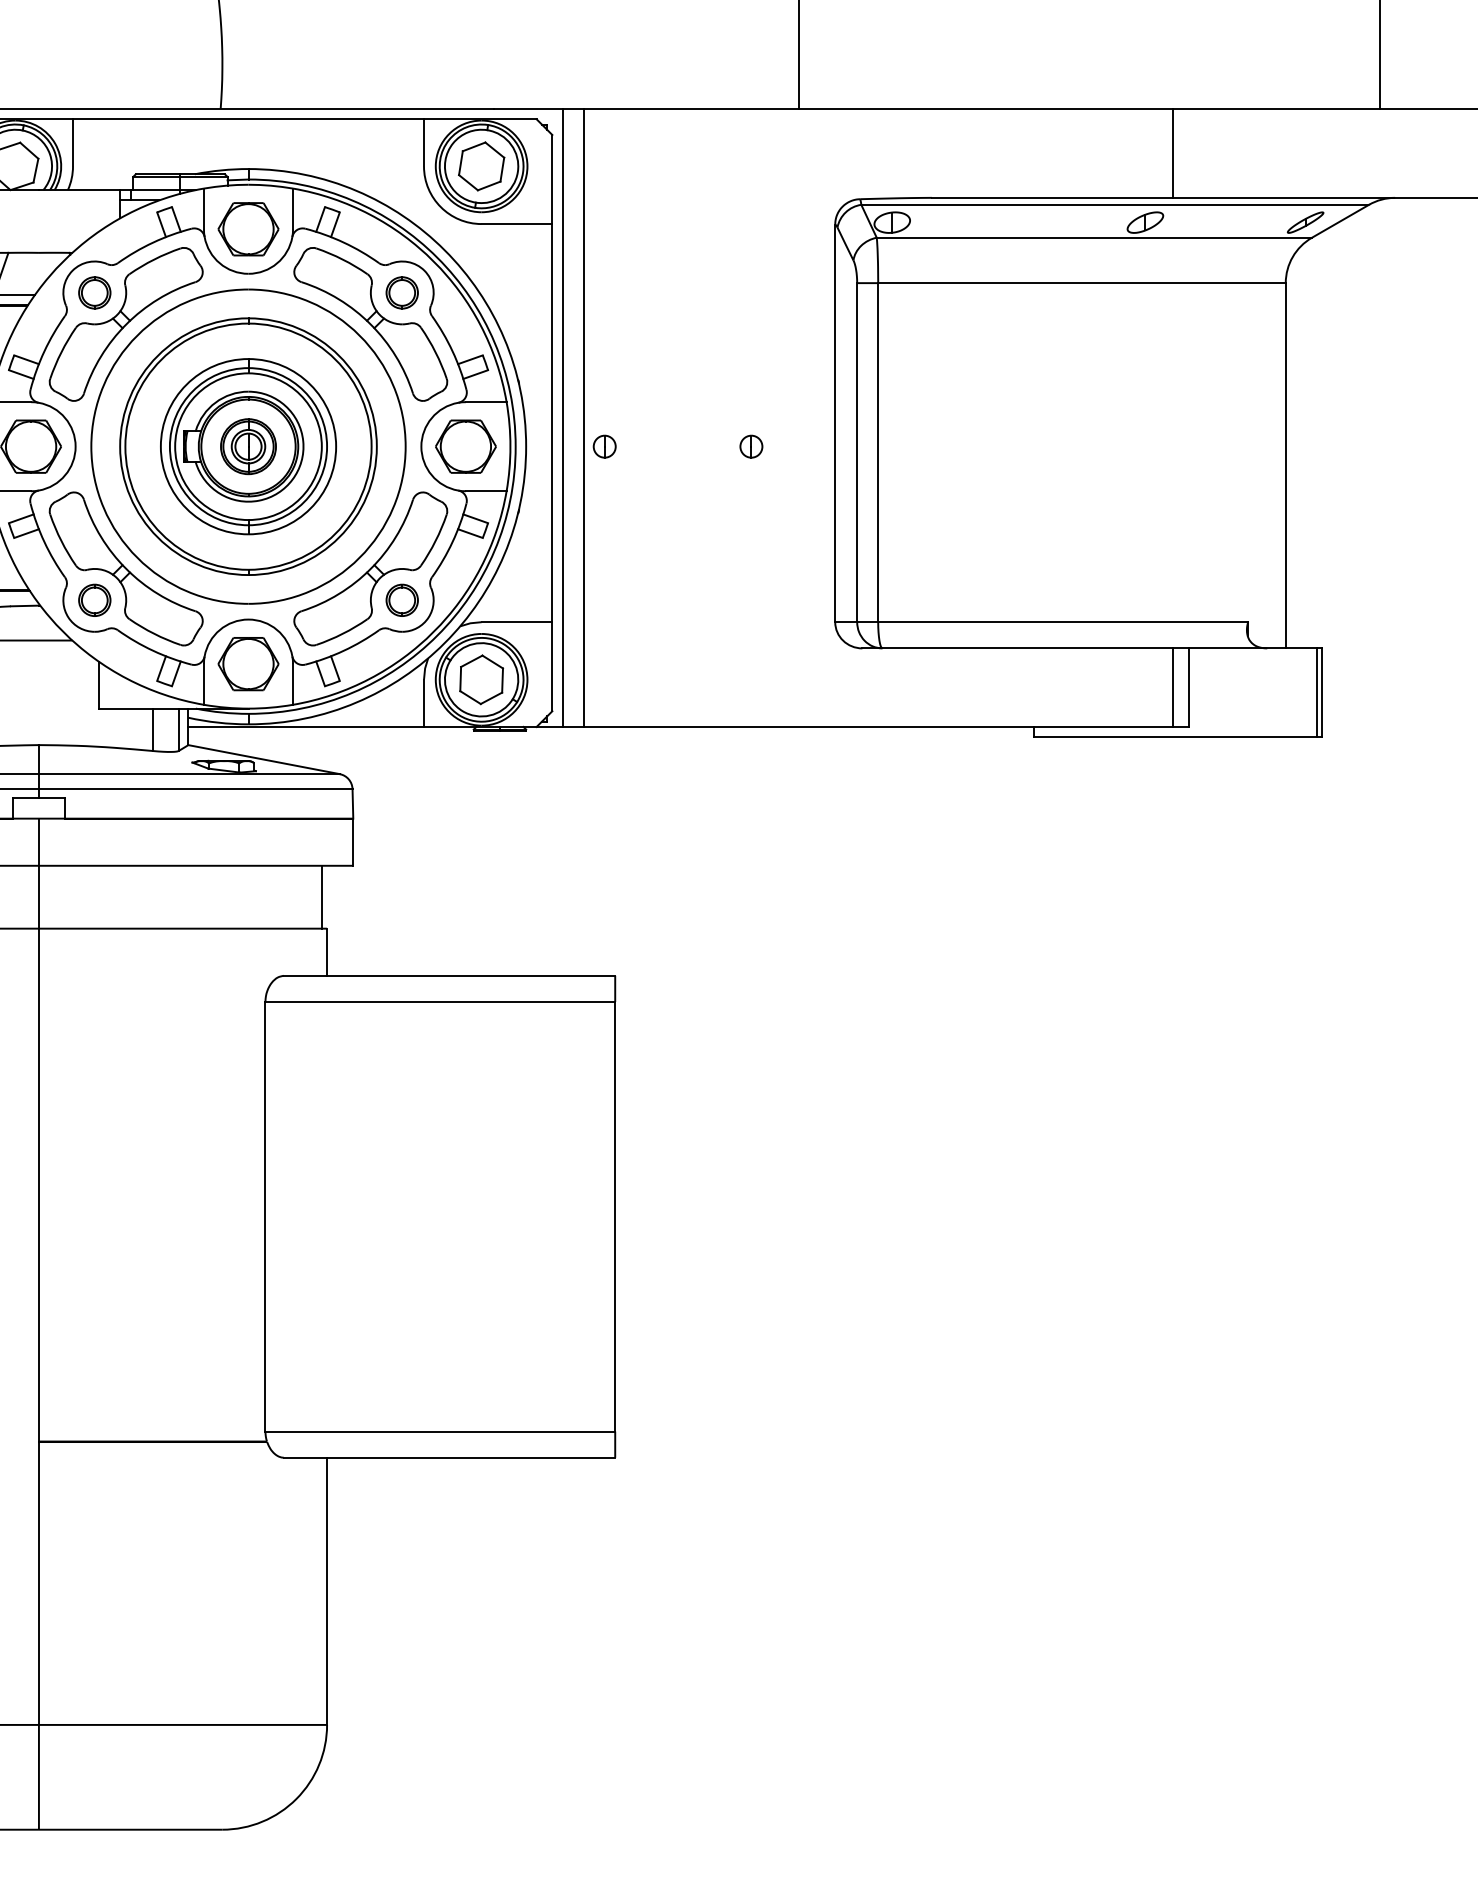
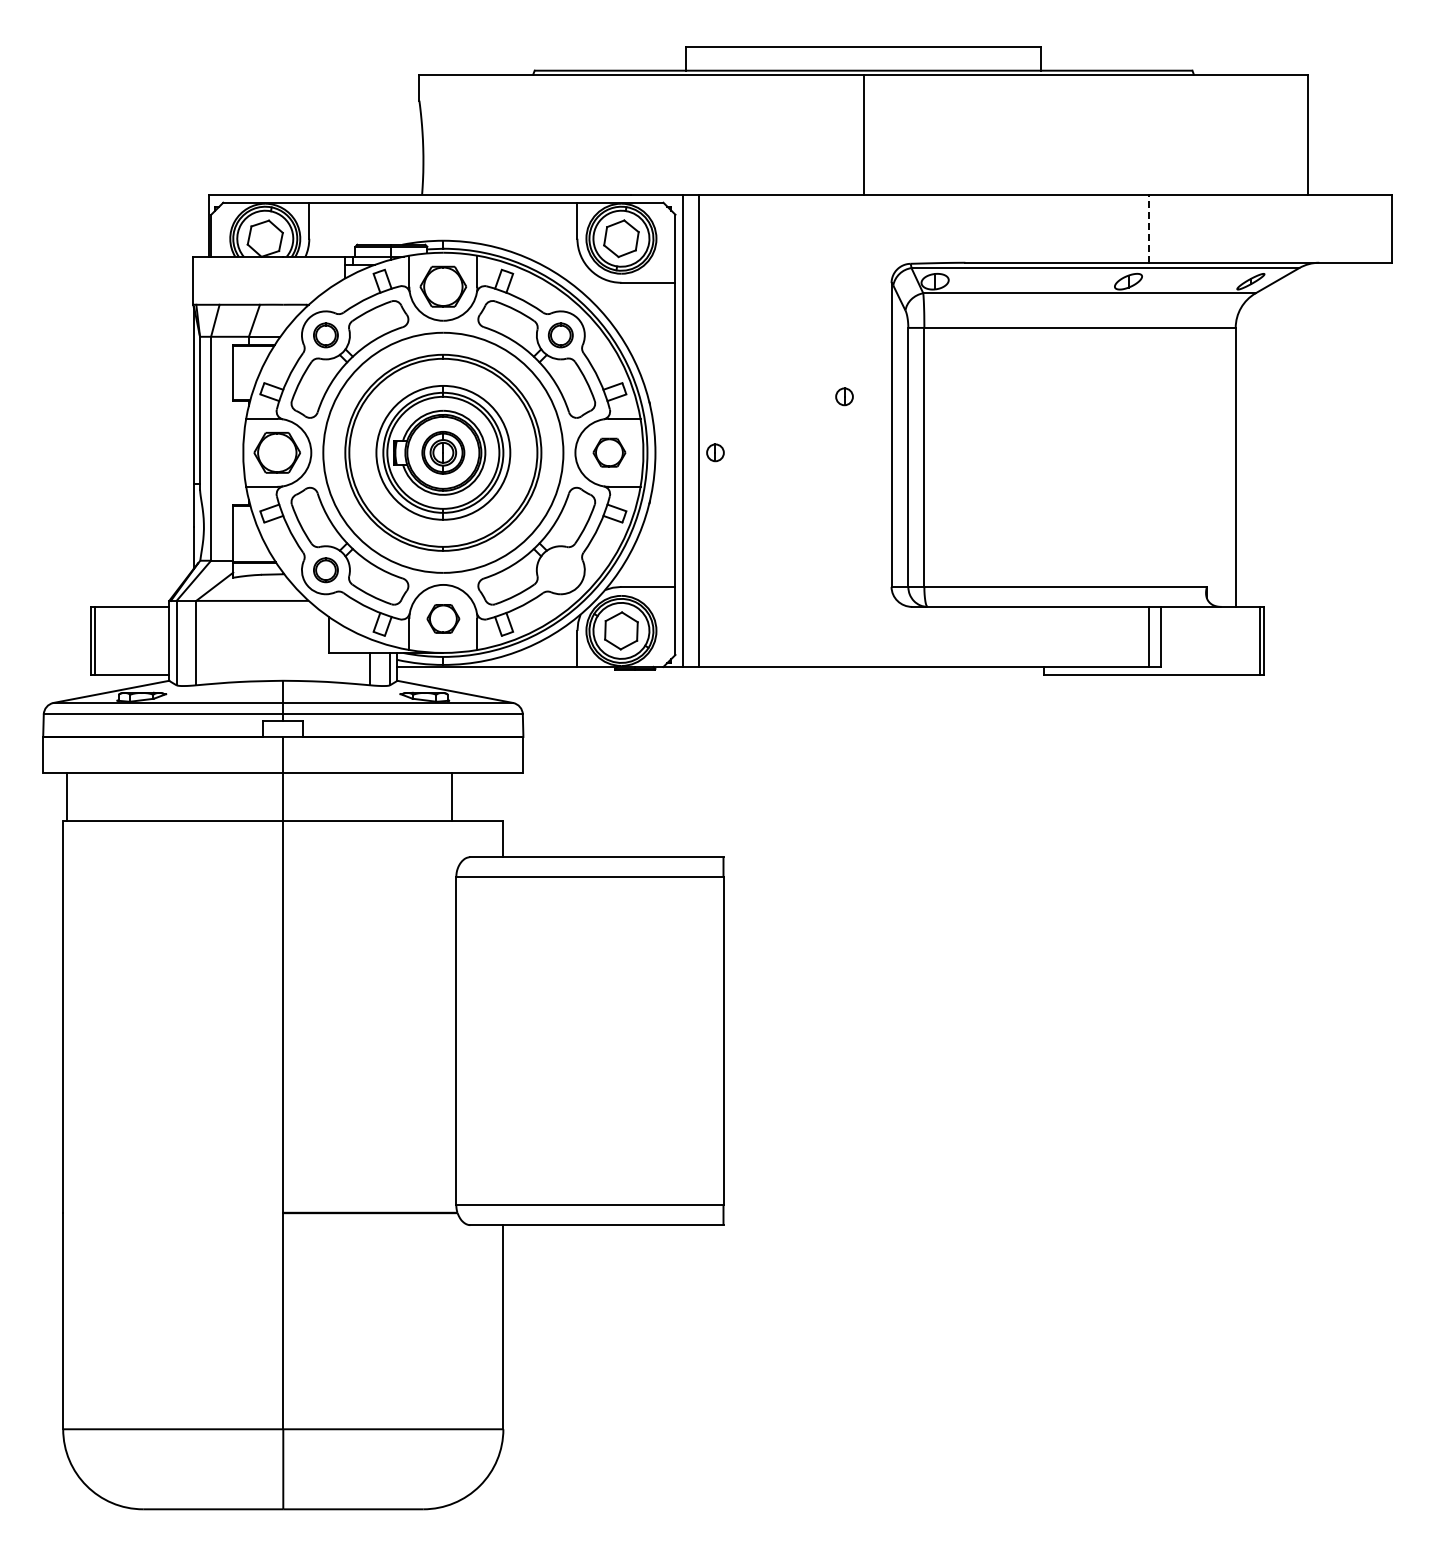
line: (1172, 152) -> (1149, 228), solid -> dashed
part: (465, 446) -> (609, 452), size x0.7
part: (751, 446) -> (844, 396), moved
part: (401, 600) -> (560, 570), removed
part: (248, 663) -> (443, 618), size x0.7
line: (321, 896) -> (452, 796), moved

